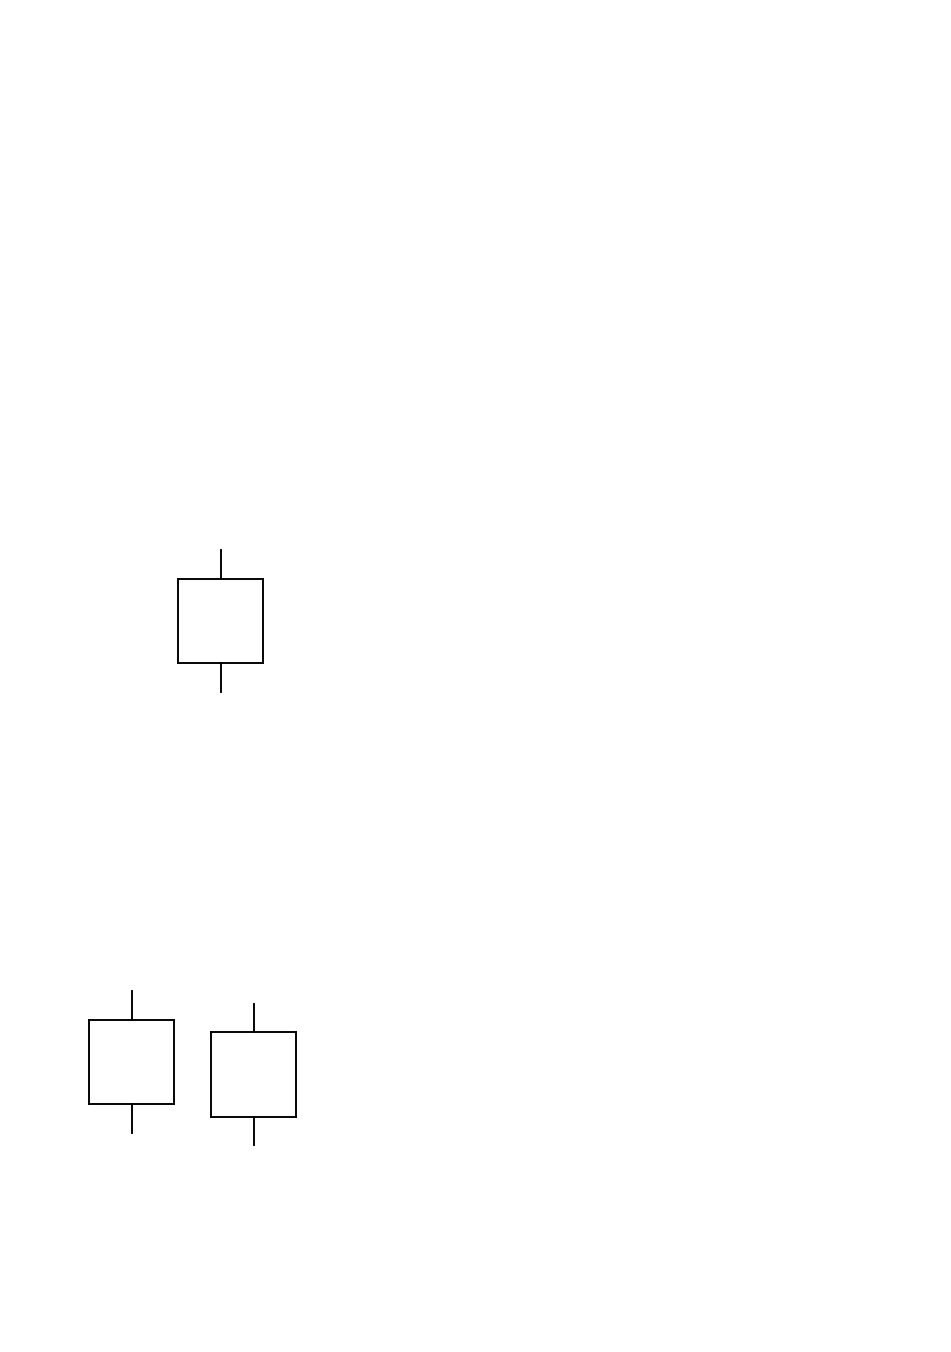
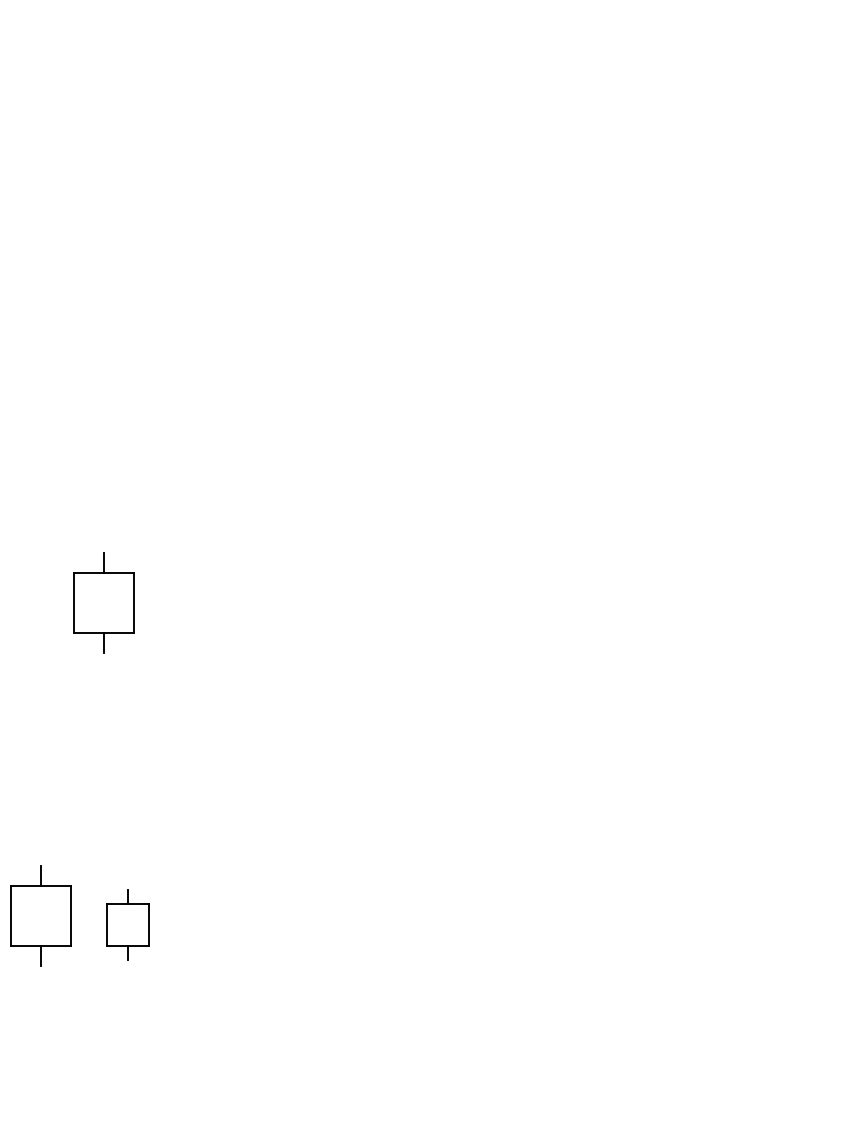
part: (253, 1074) -> (127, 924), size x0.7

